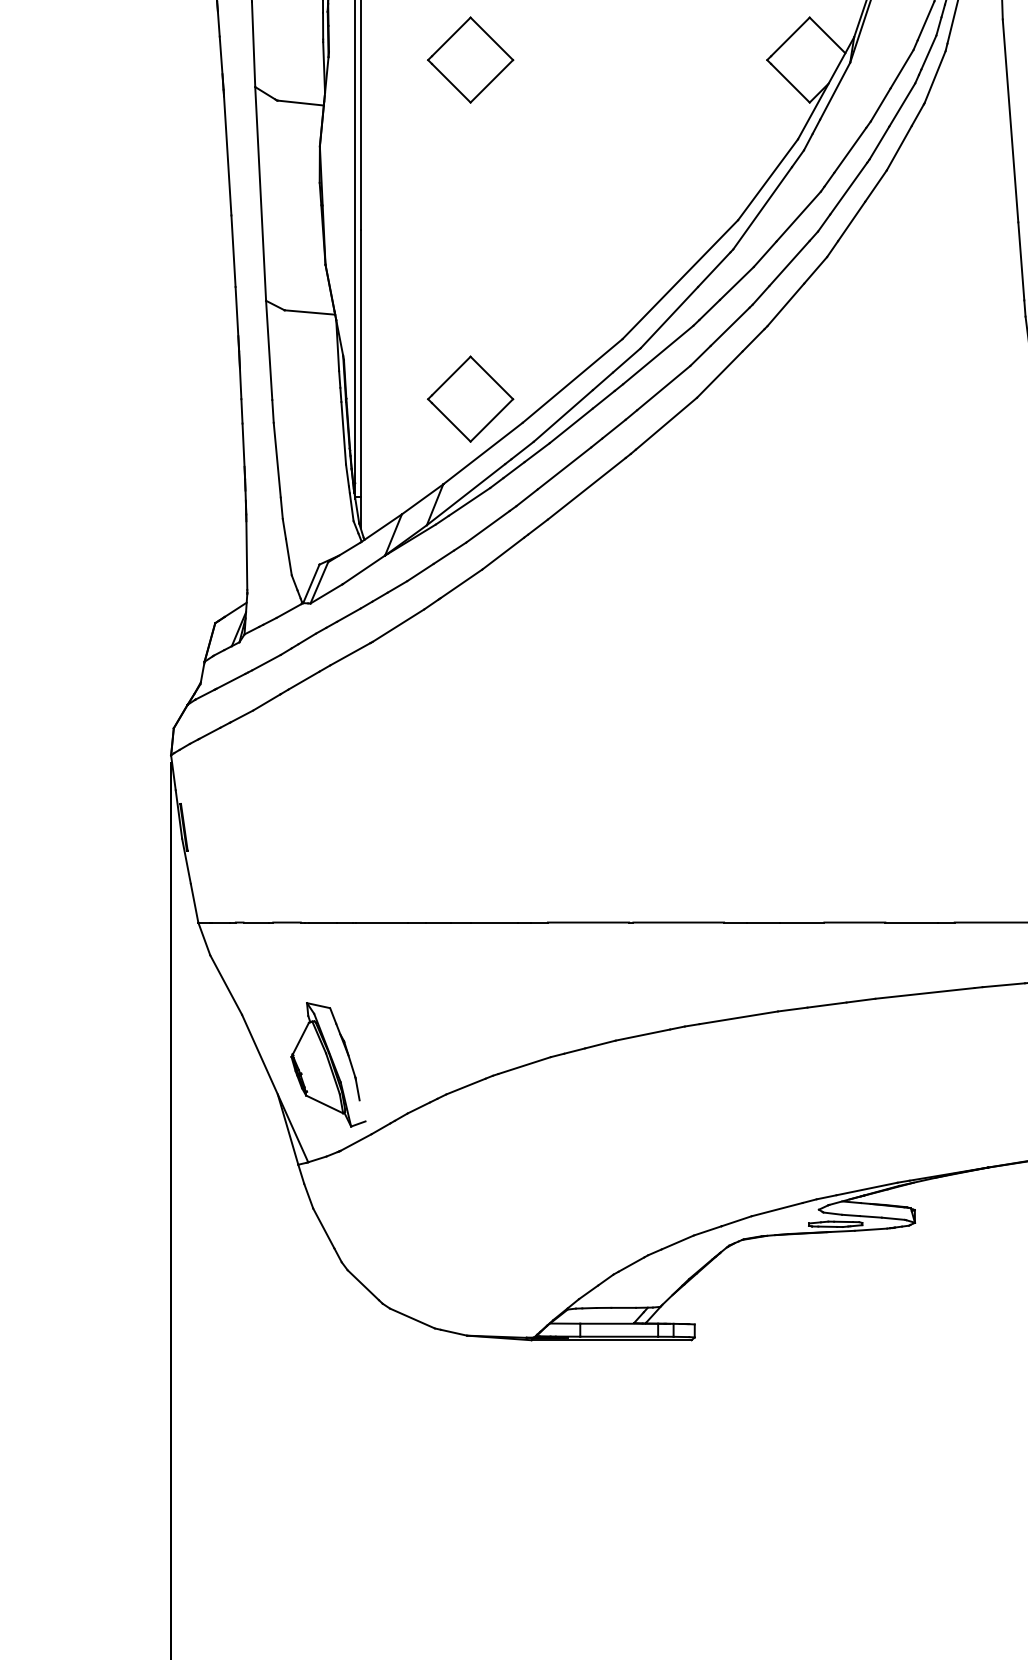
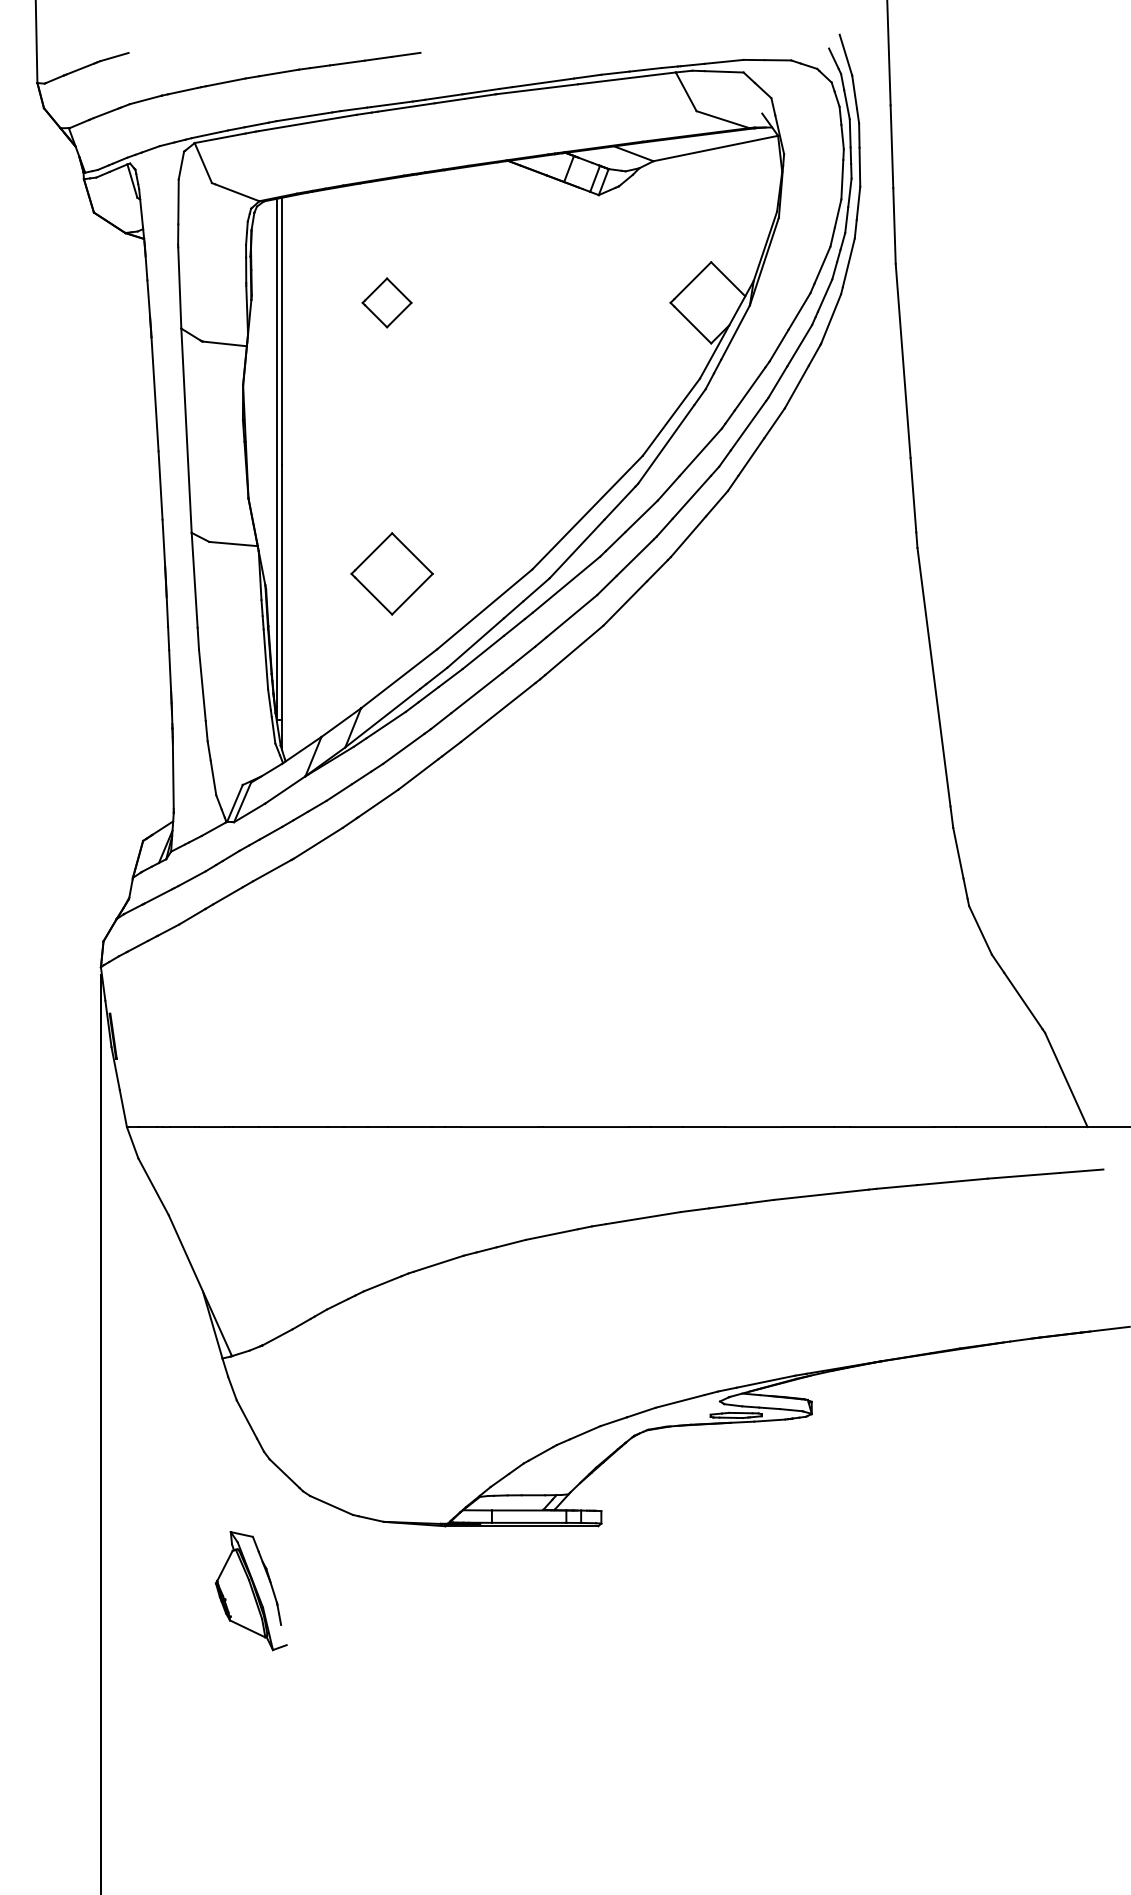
part: (469, 59) -> (386, 302), size x0.6
part: (469, 398) -> (391, 573), moved
part: (327, 1065) -> (250, 1591), moved

